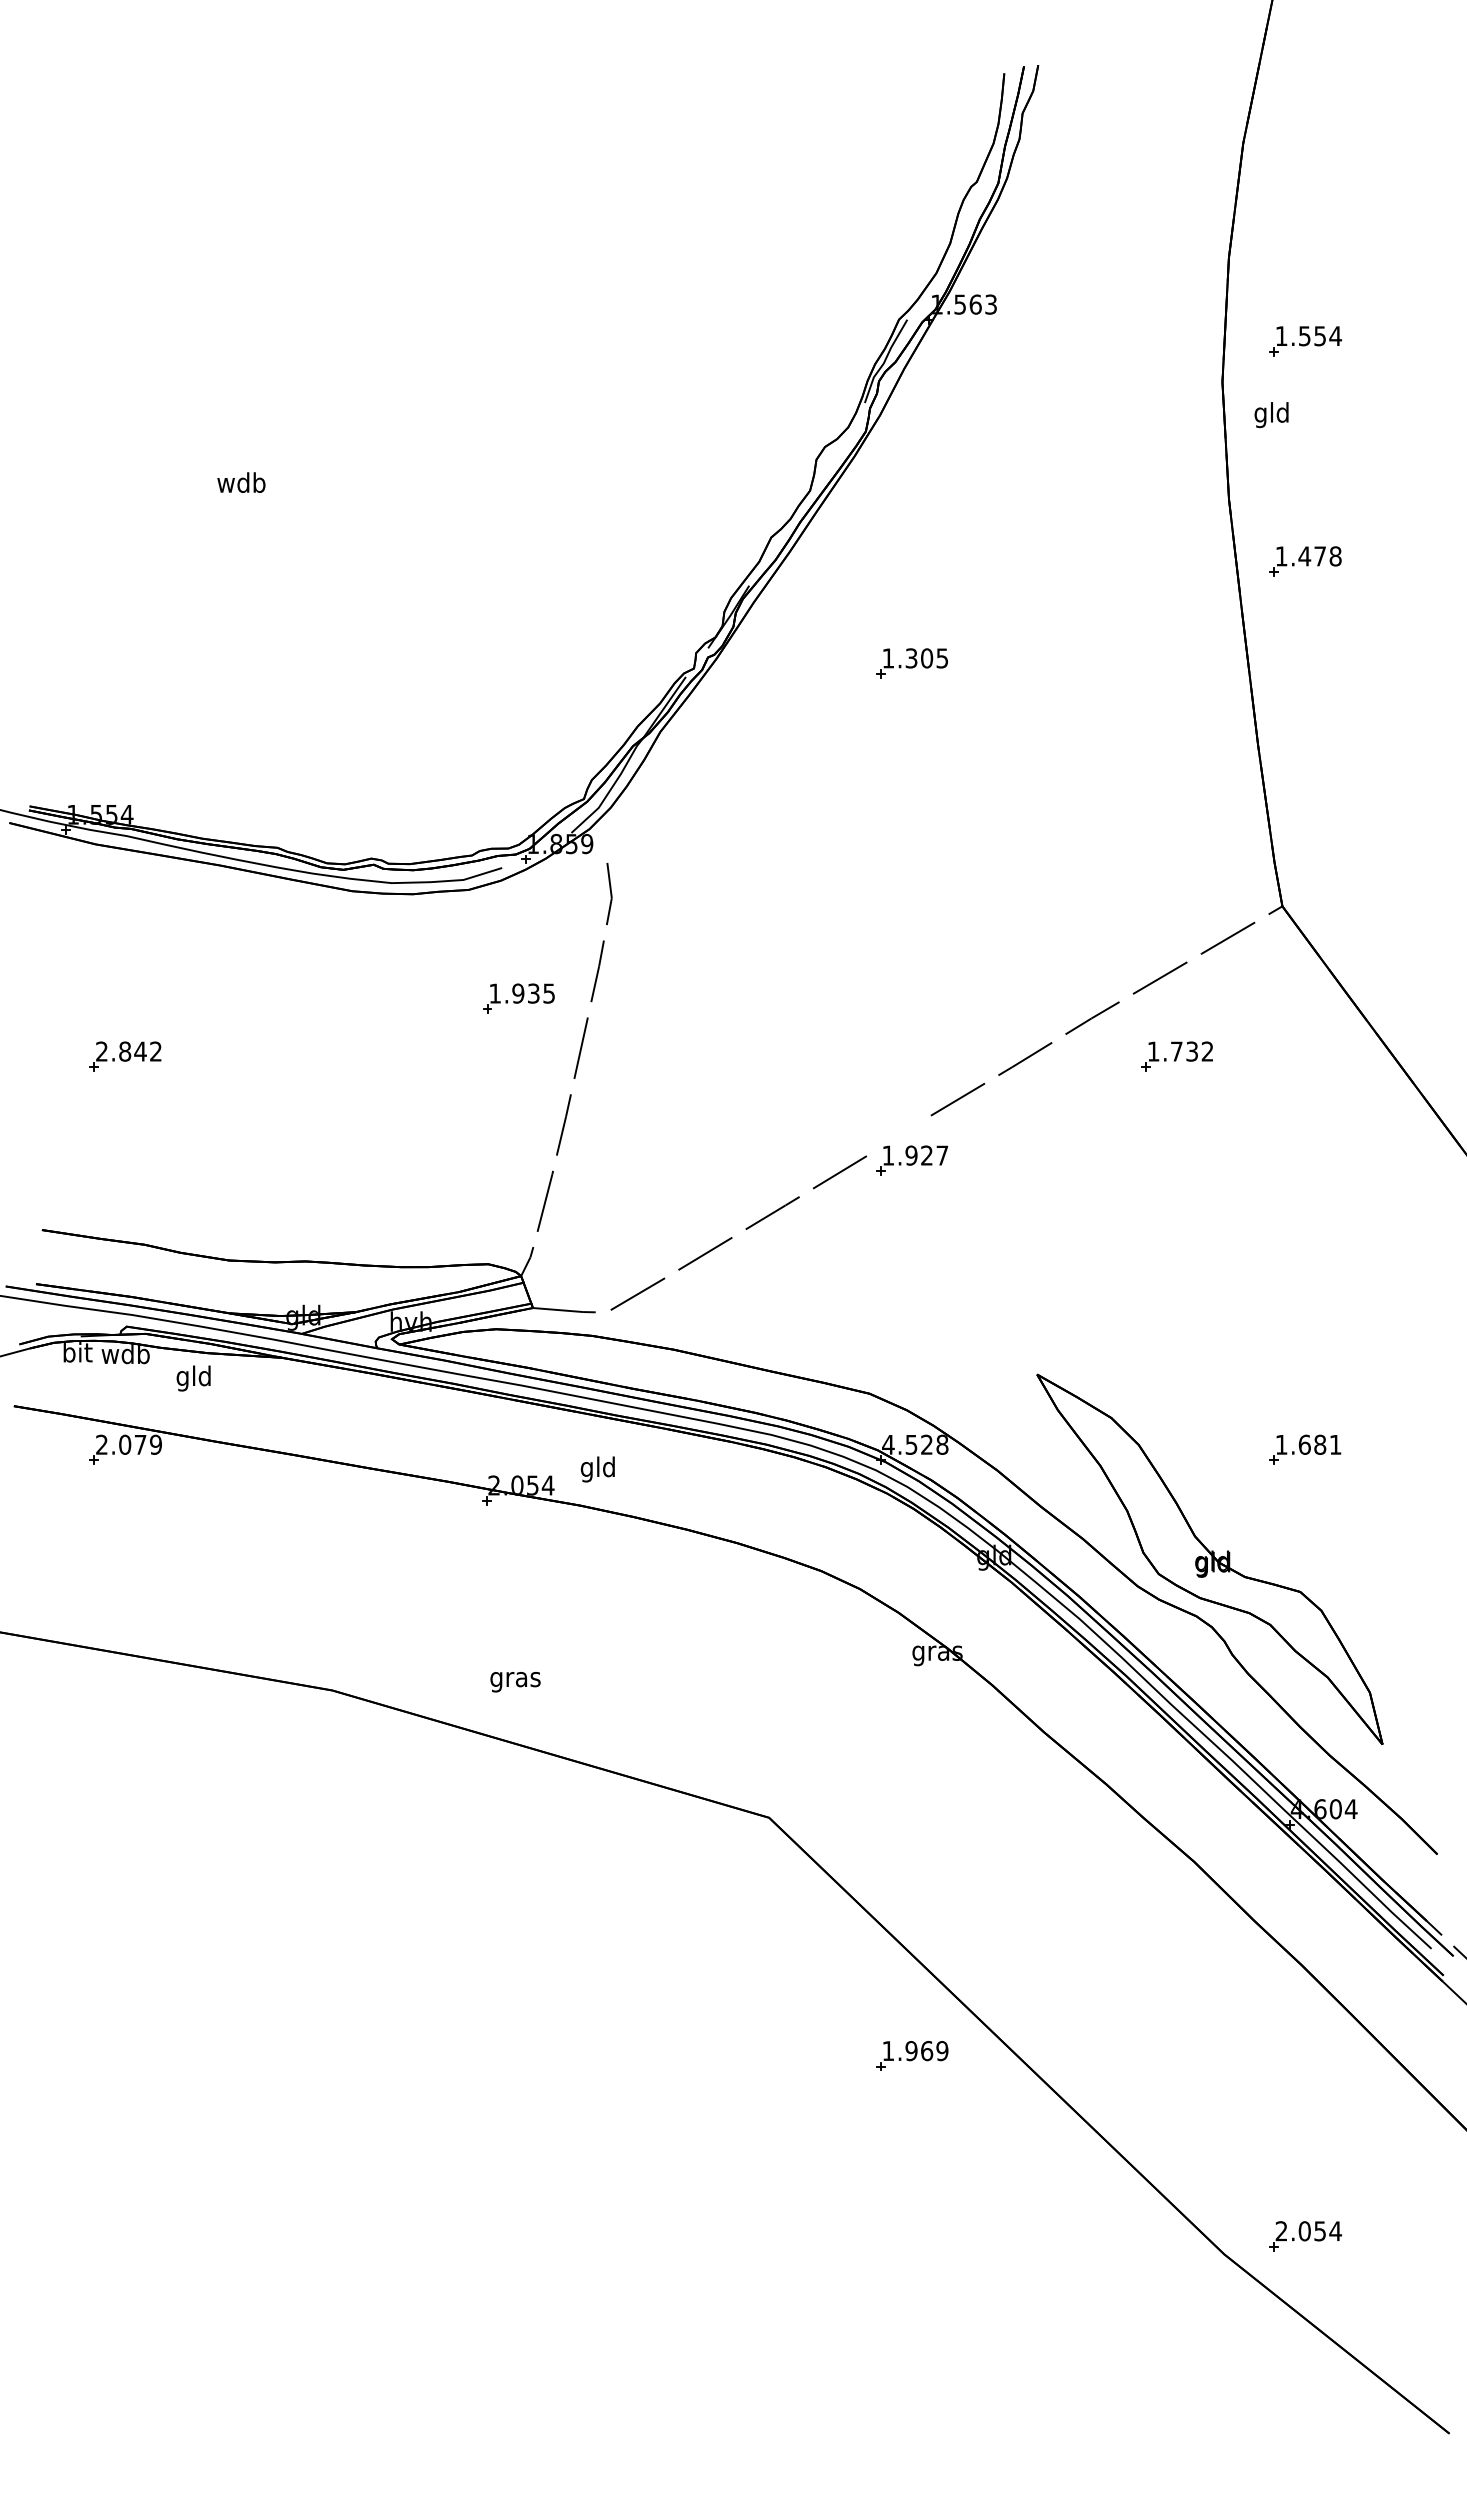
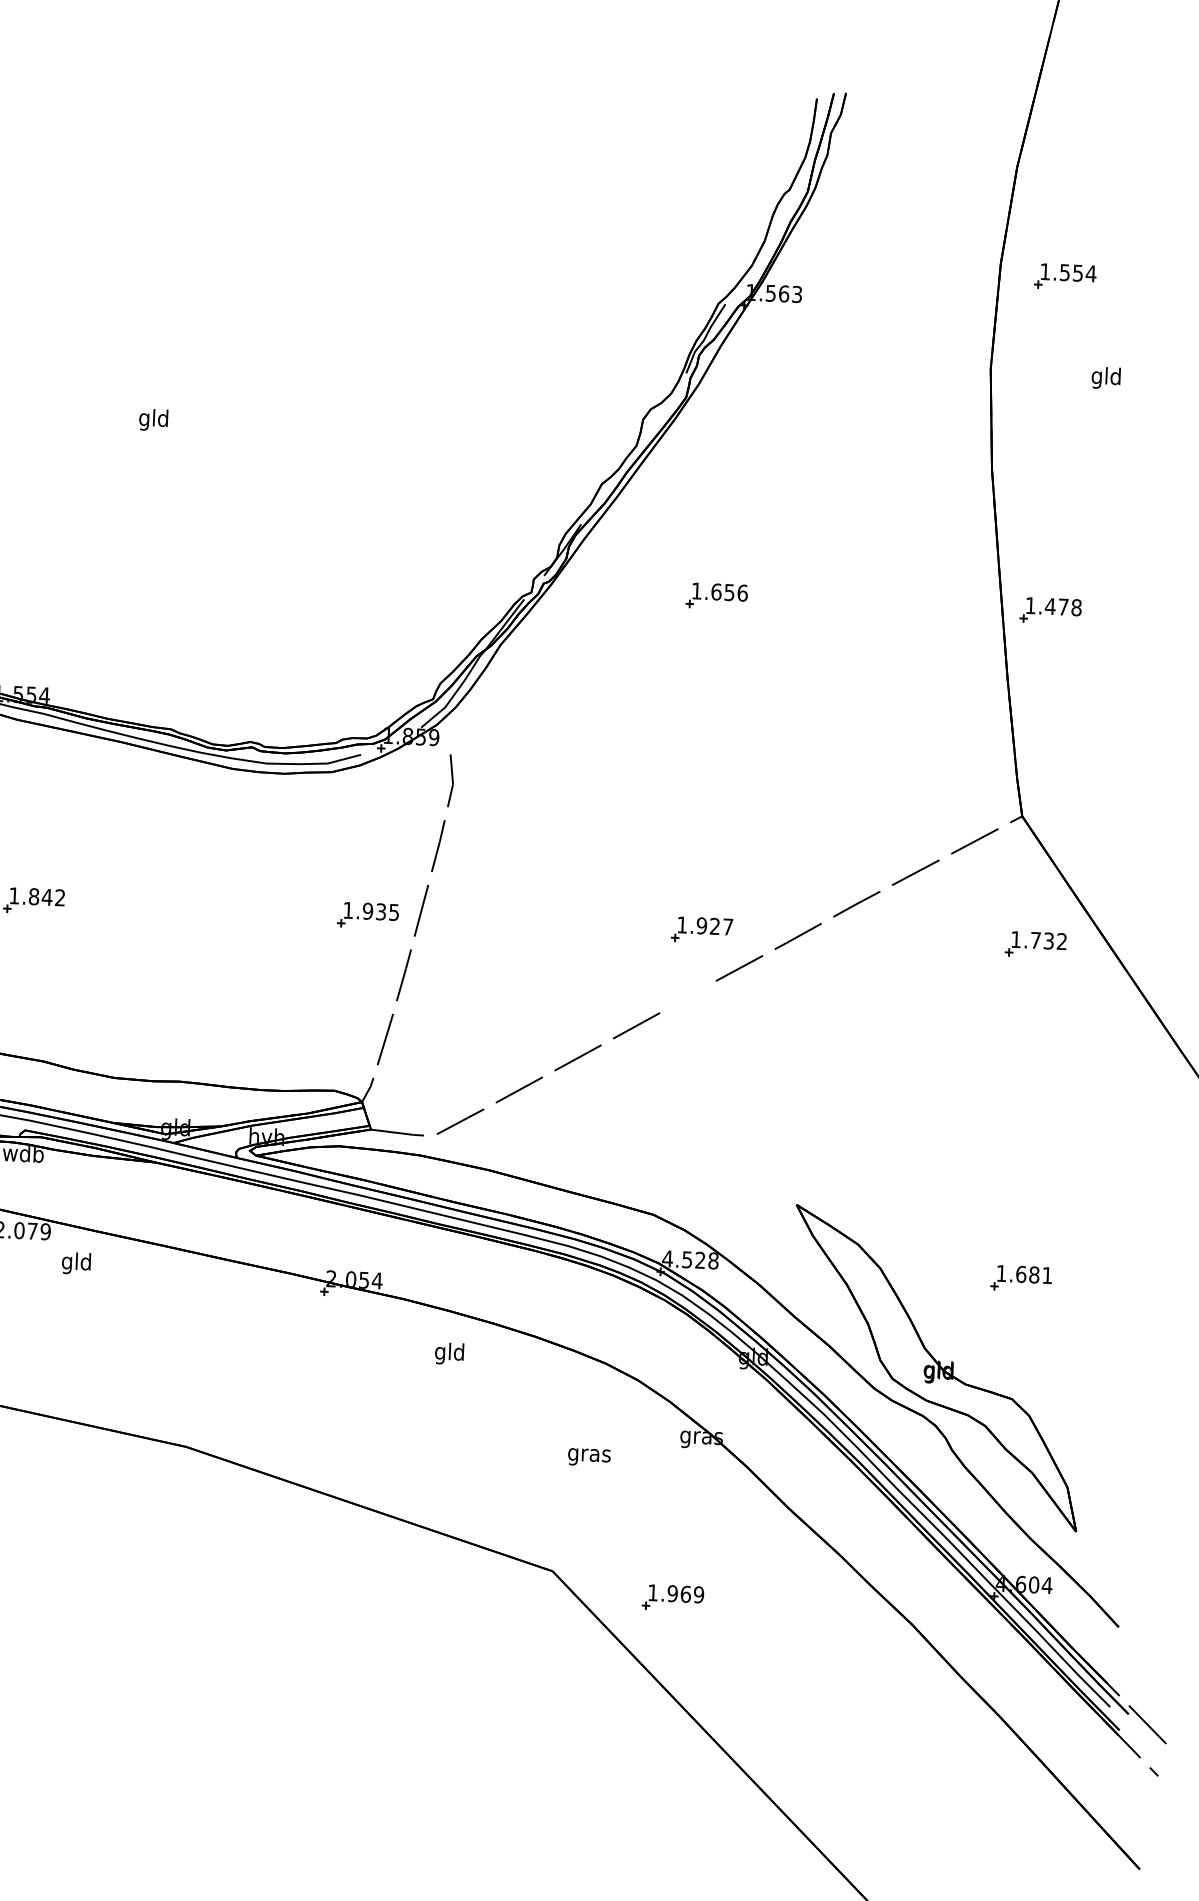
part: (1305, 341) -> (1065, 277), moved
text: (1271, 415) -> (1106, 378), moved
text: (241, 485) -> (153, 420), wdb -> gld
part: (1305, 561) -> (1050, 610), moved
text: (926, 658) -> (729, 592), 1.305 -> 1.656
part: (518, 998) -> (367, 915), moved
text: (101, 1051) -> (14, 895), 2.842 -> 1.842
part: (1176, 1056) -> (1035, 944), moved
part: (912, 1160) -> (702, 930), moved
text: (193, 1378) -> (76, 1263), moved
text: (597, 1469) -> (449, 1353), moved
text: (515, 1682) -> (589, 1457), moved
part: (912, 2055) -> (673, 1597), moved

